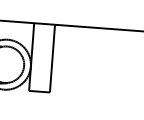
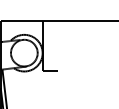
line: (51, 59) -> (57, 46), removed

